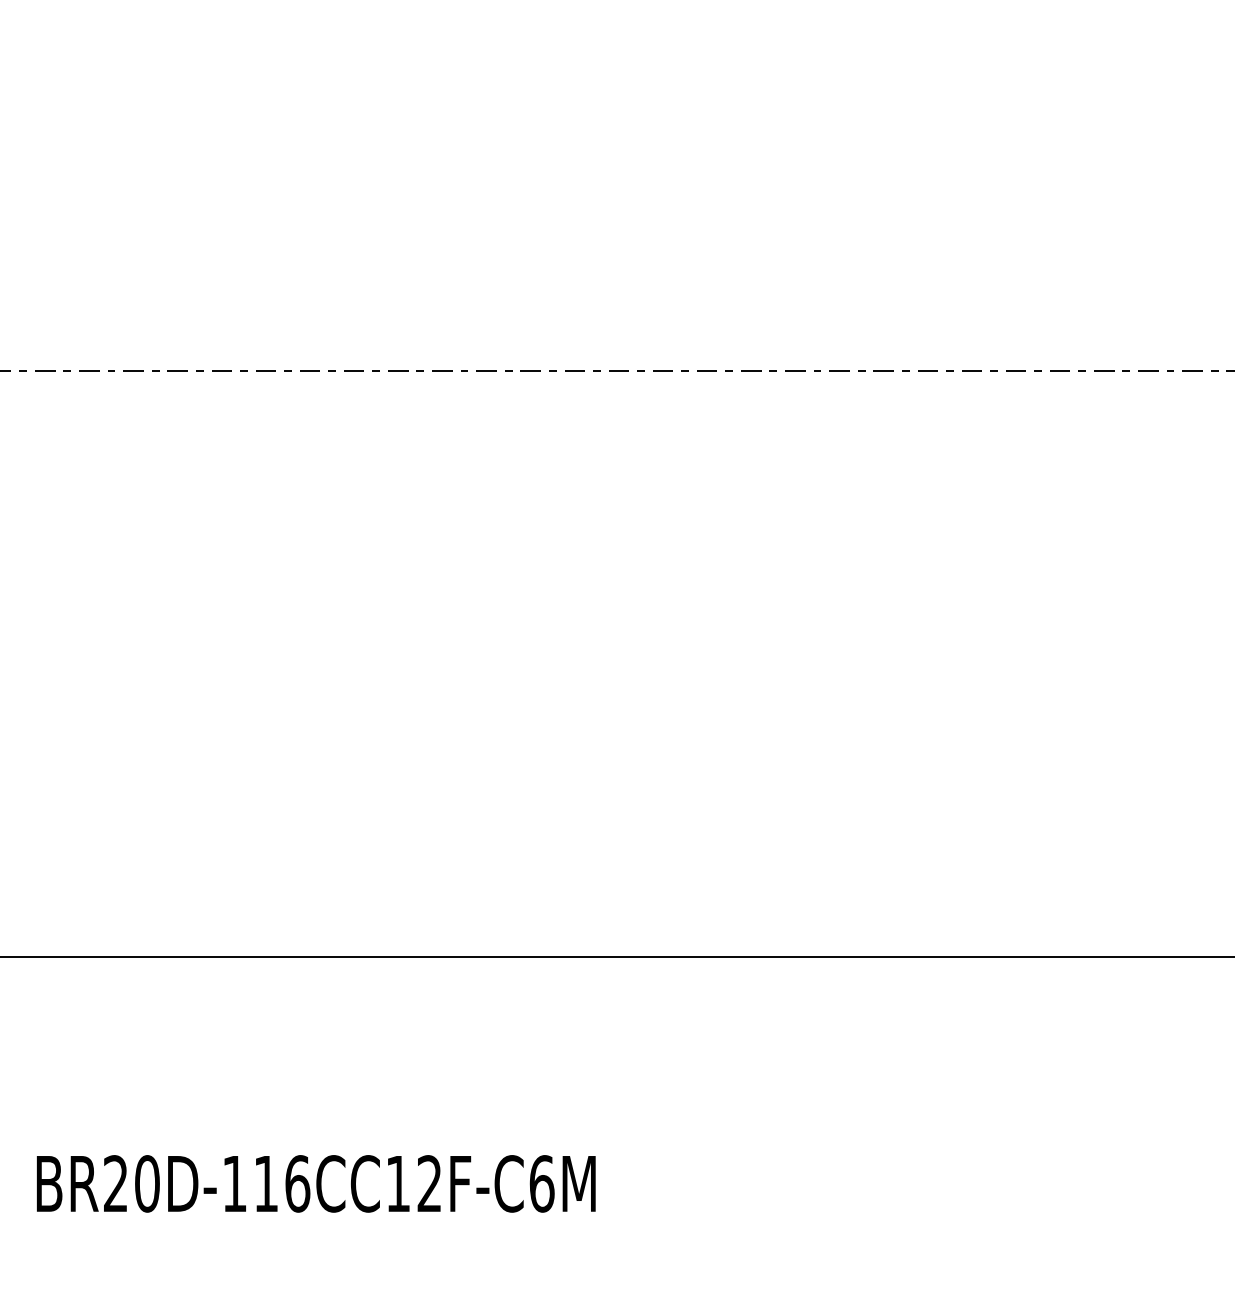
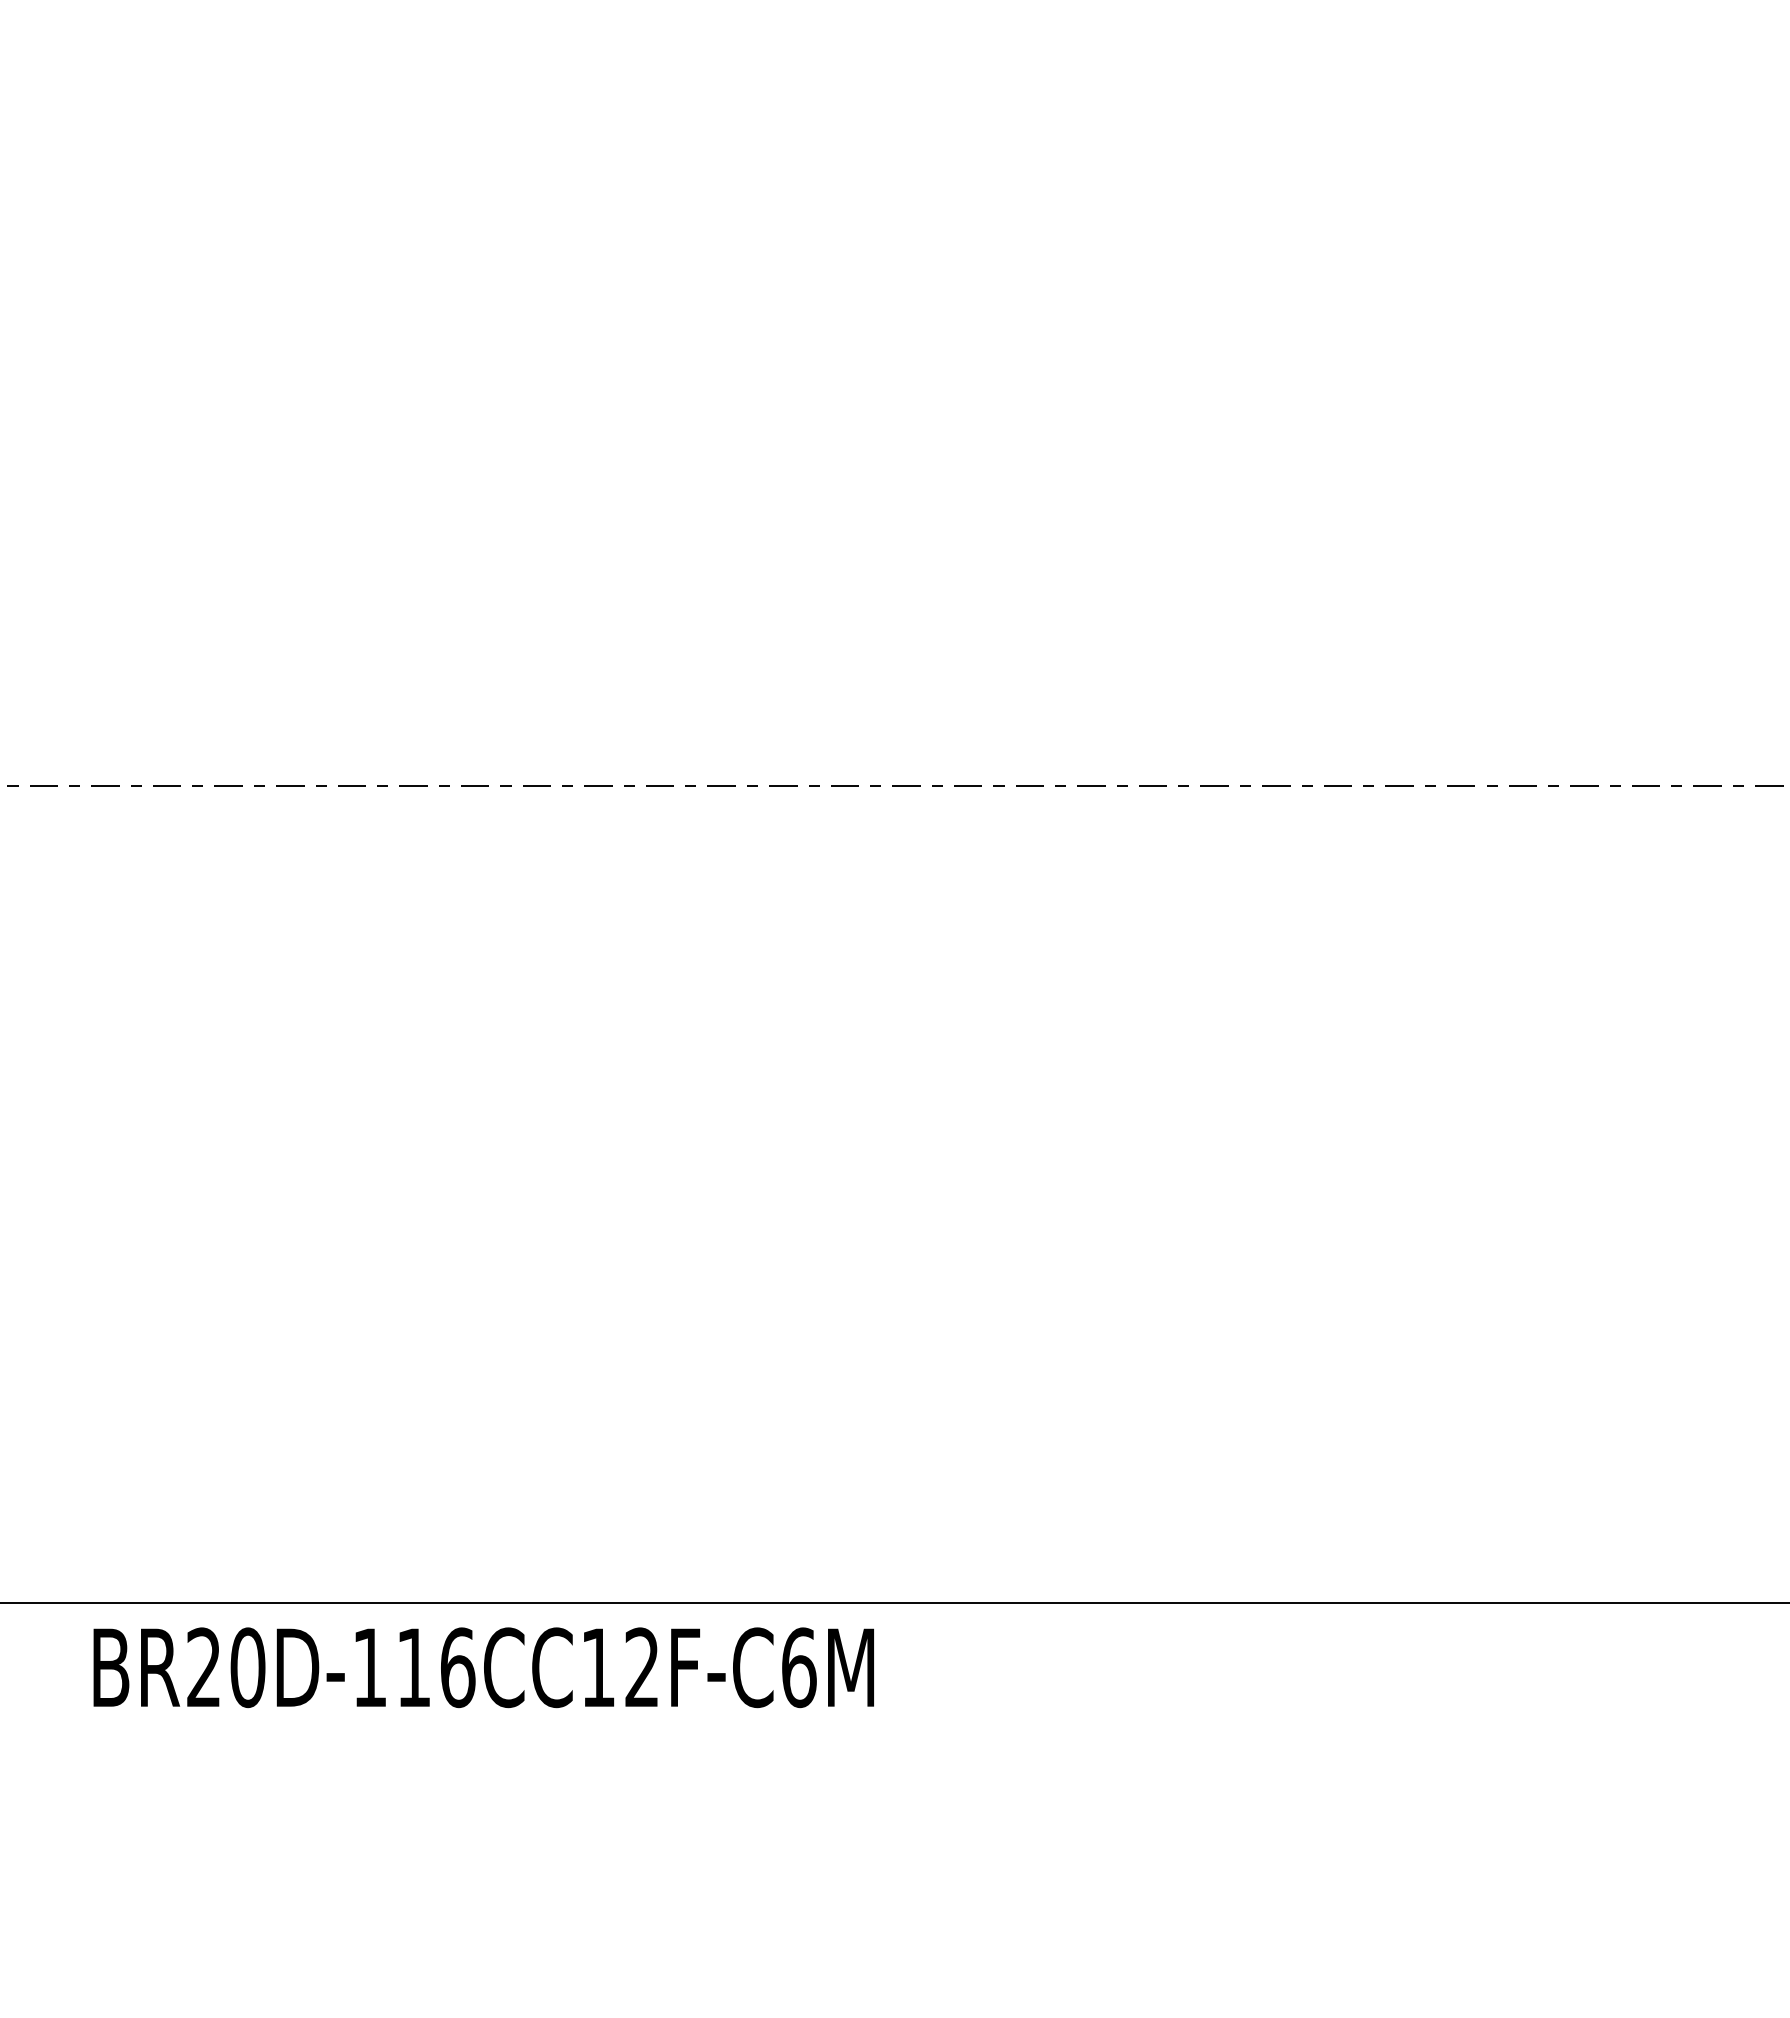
text: (316, 1183) -> (483, 1667), moved

